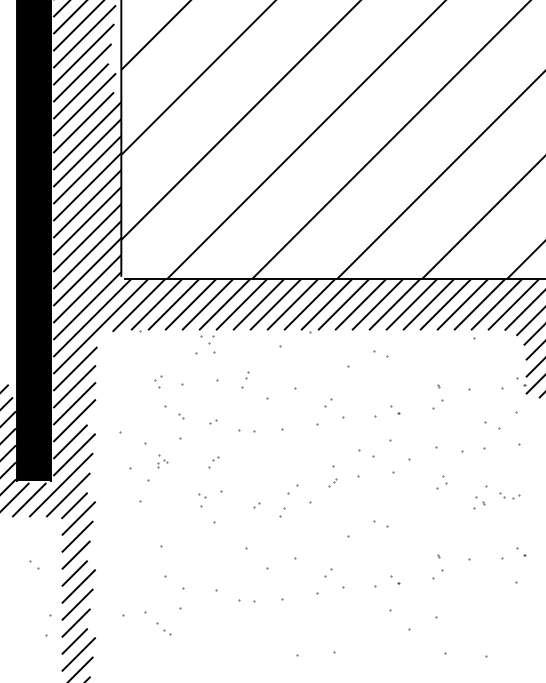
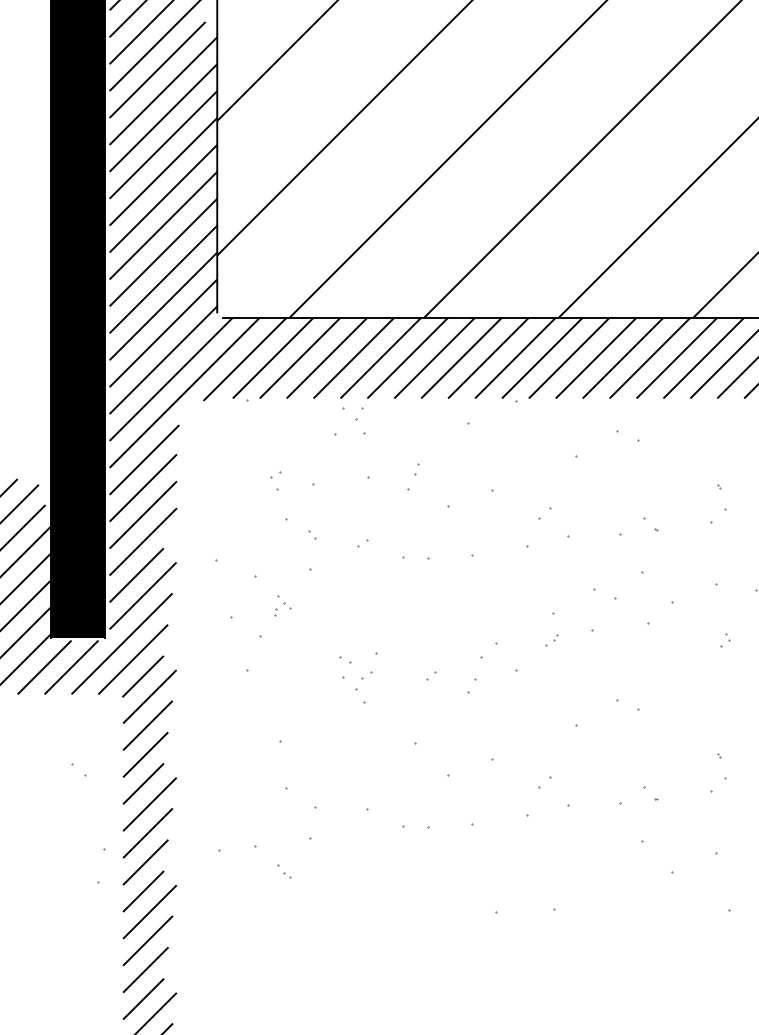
part: (213, 462) -> (363, 680), moved
part: (442, 483) -> (725, 641), size x0.62
part: (163, 628) -> (284, 870), size x0.62

